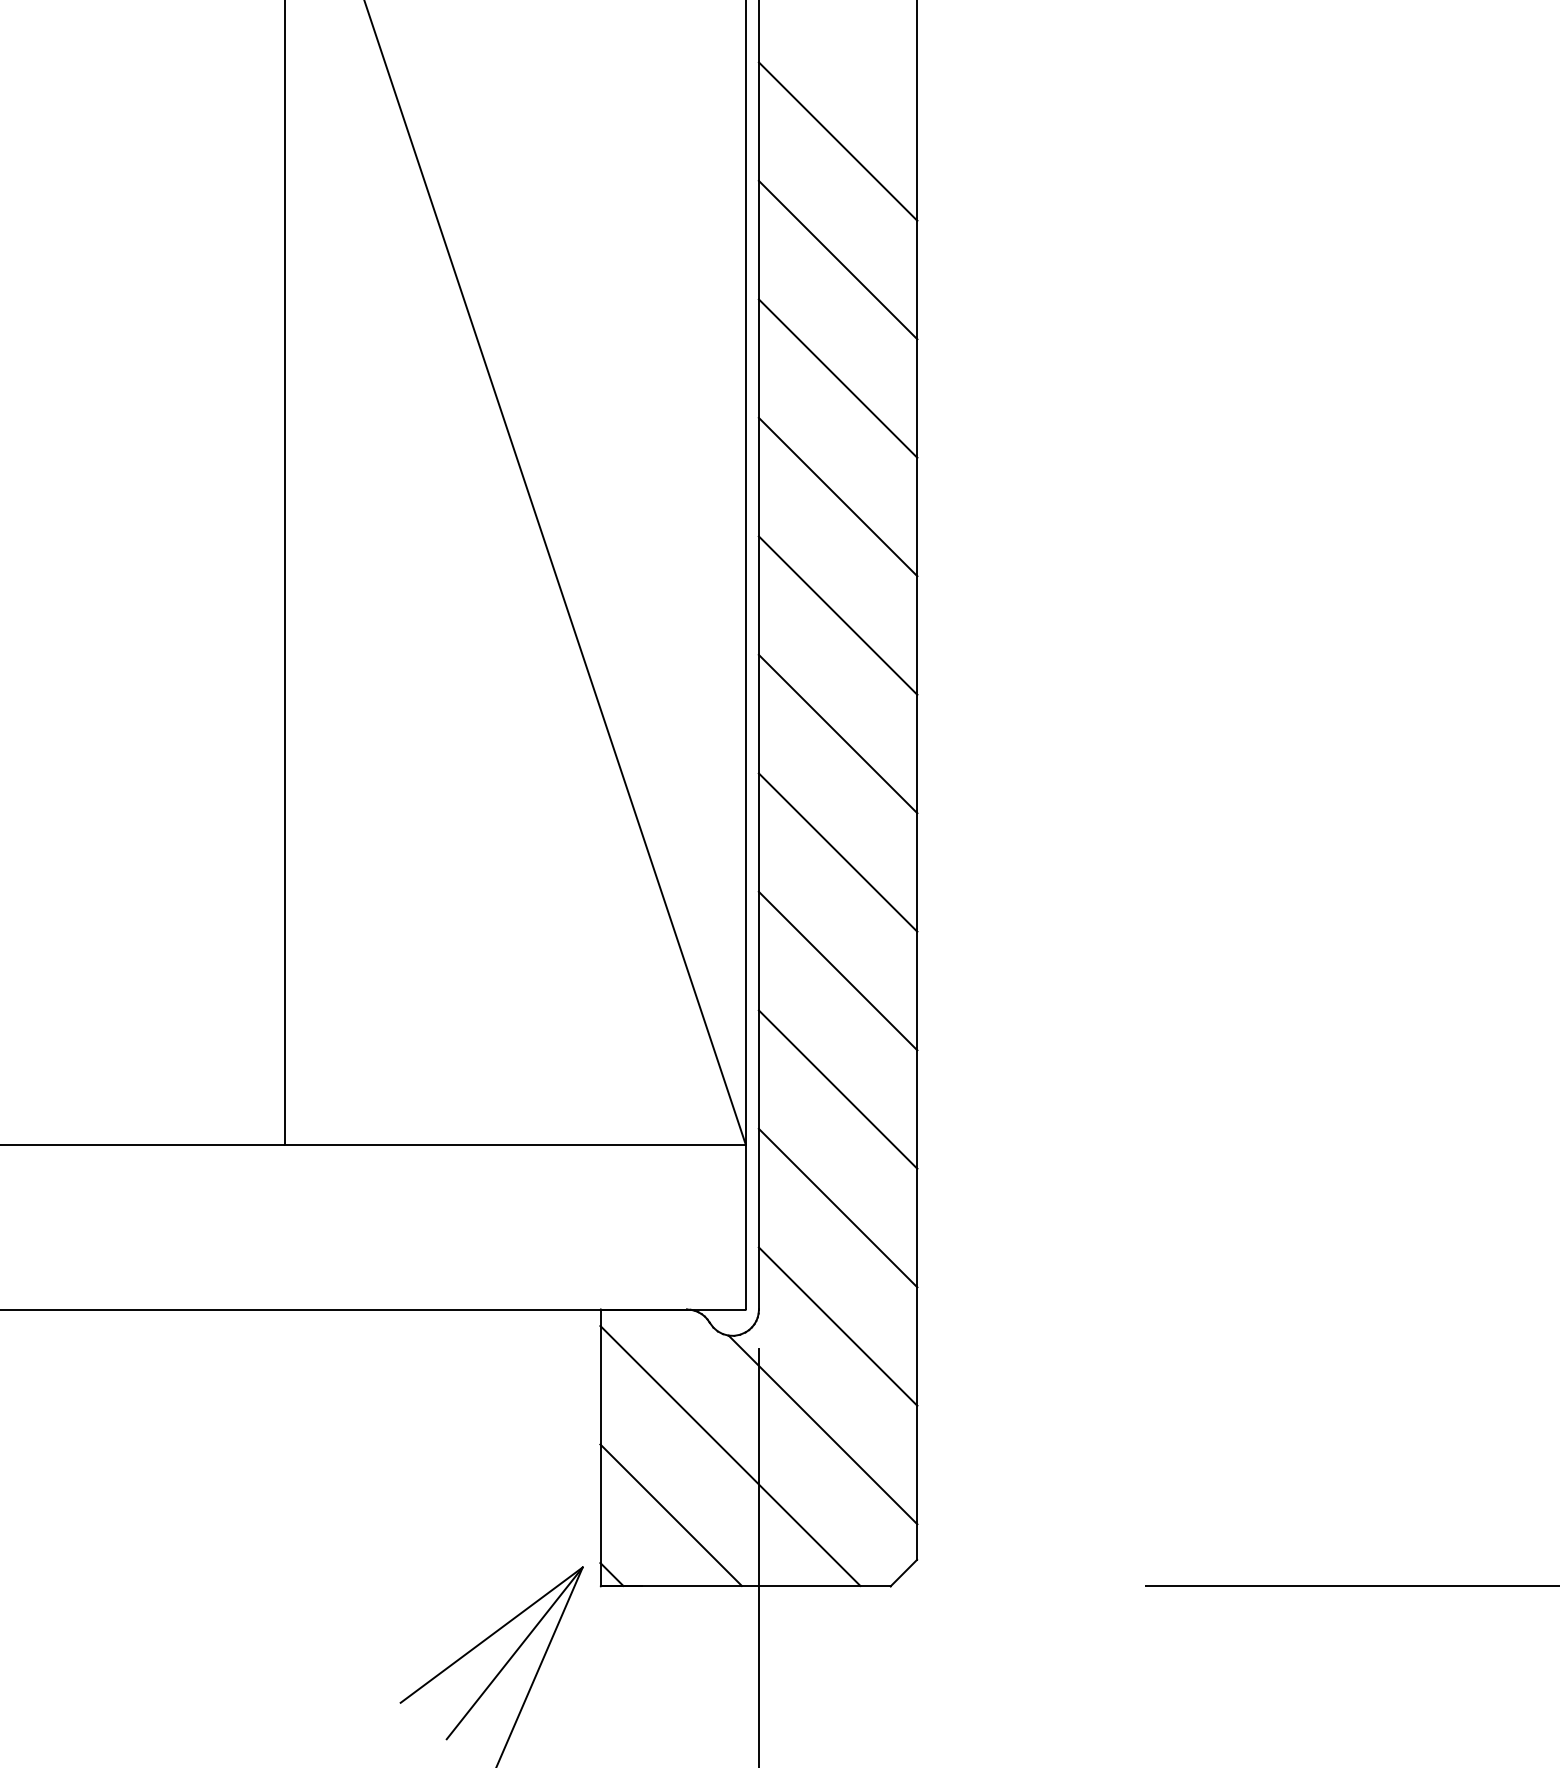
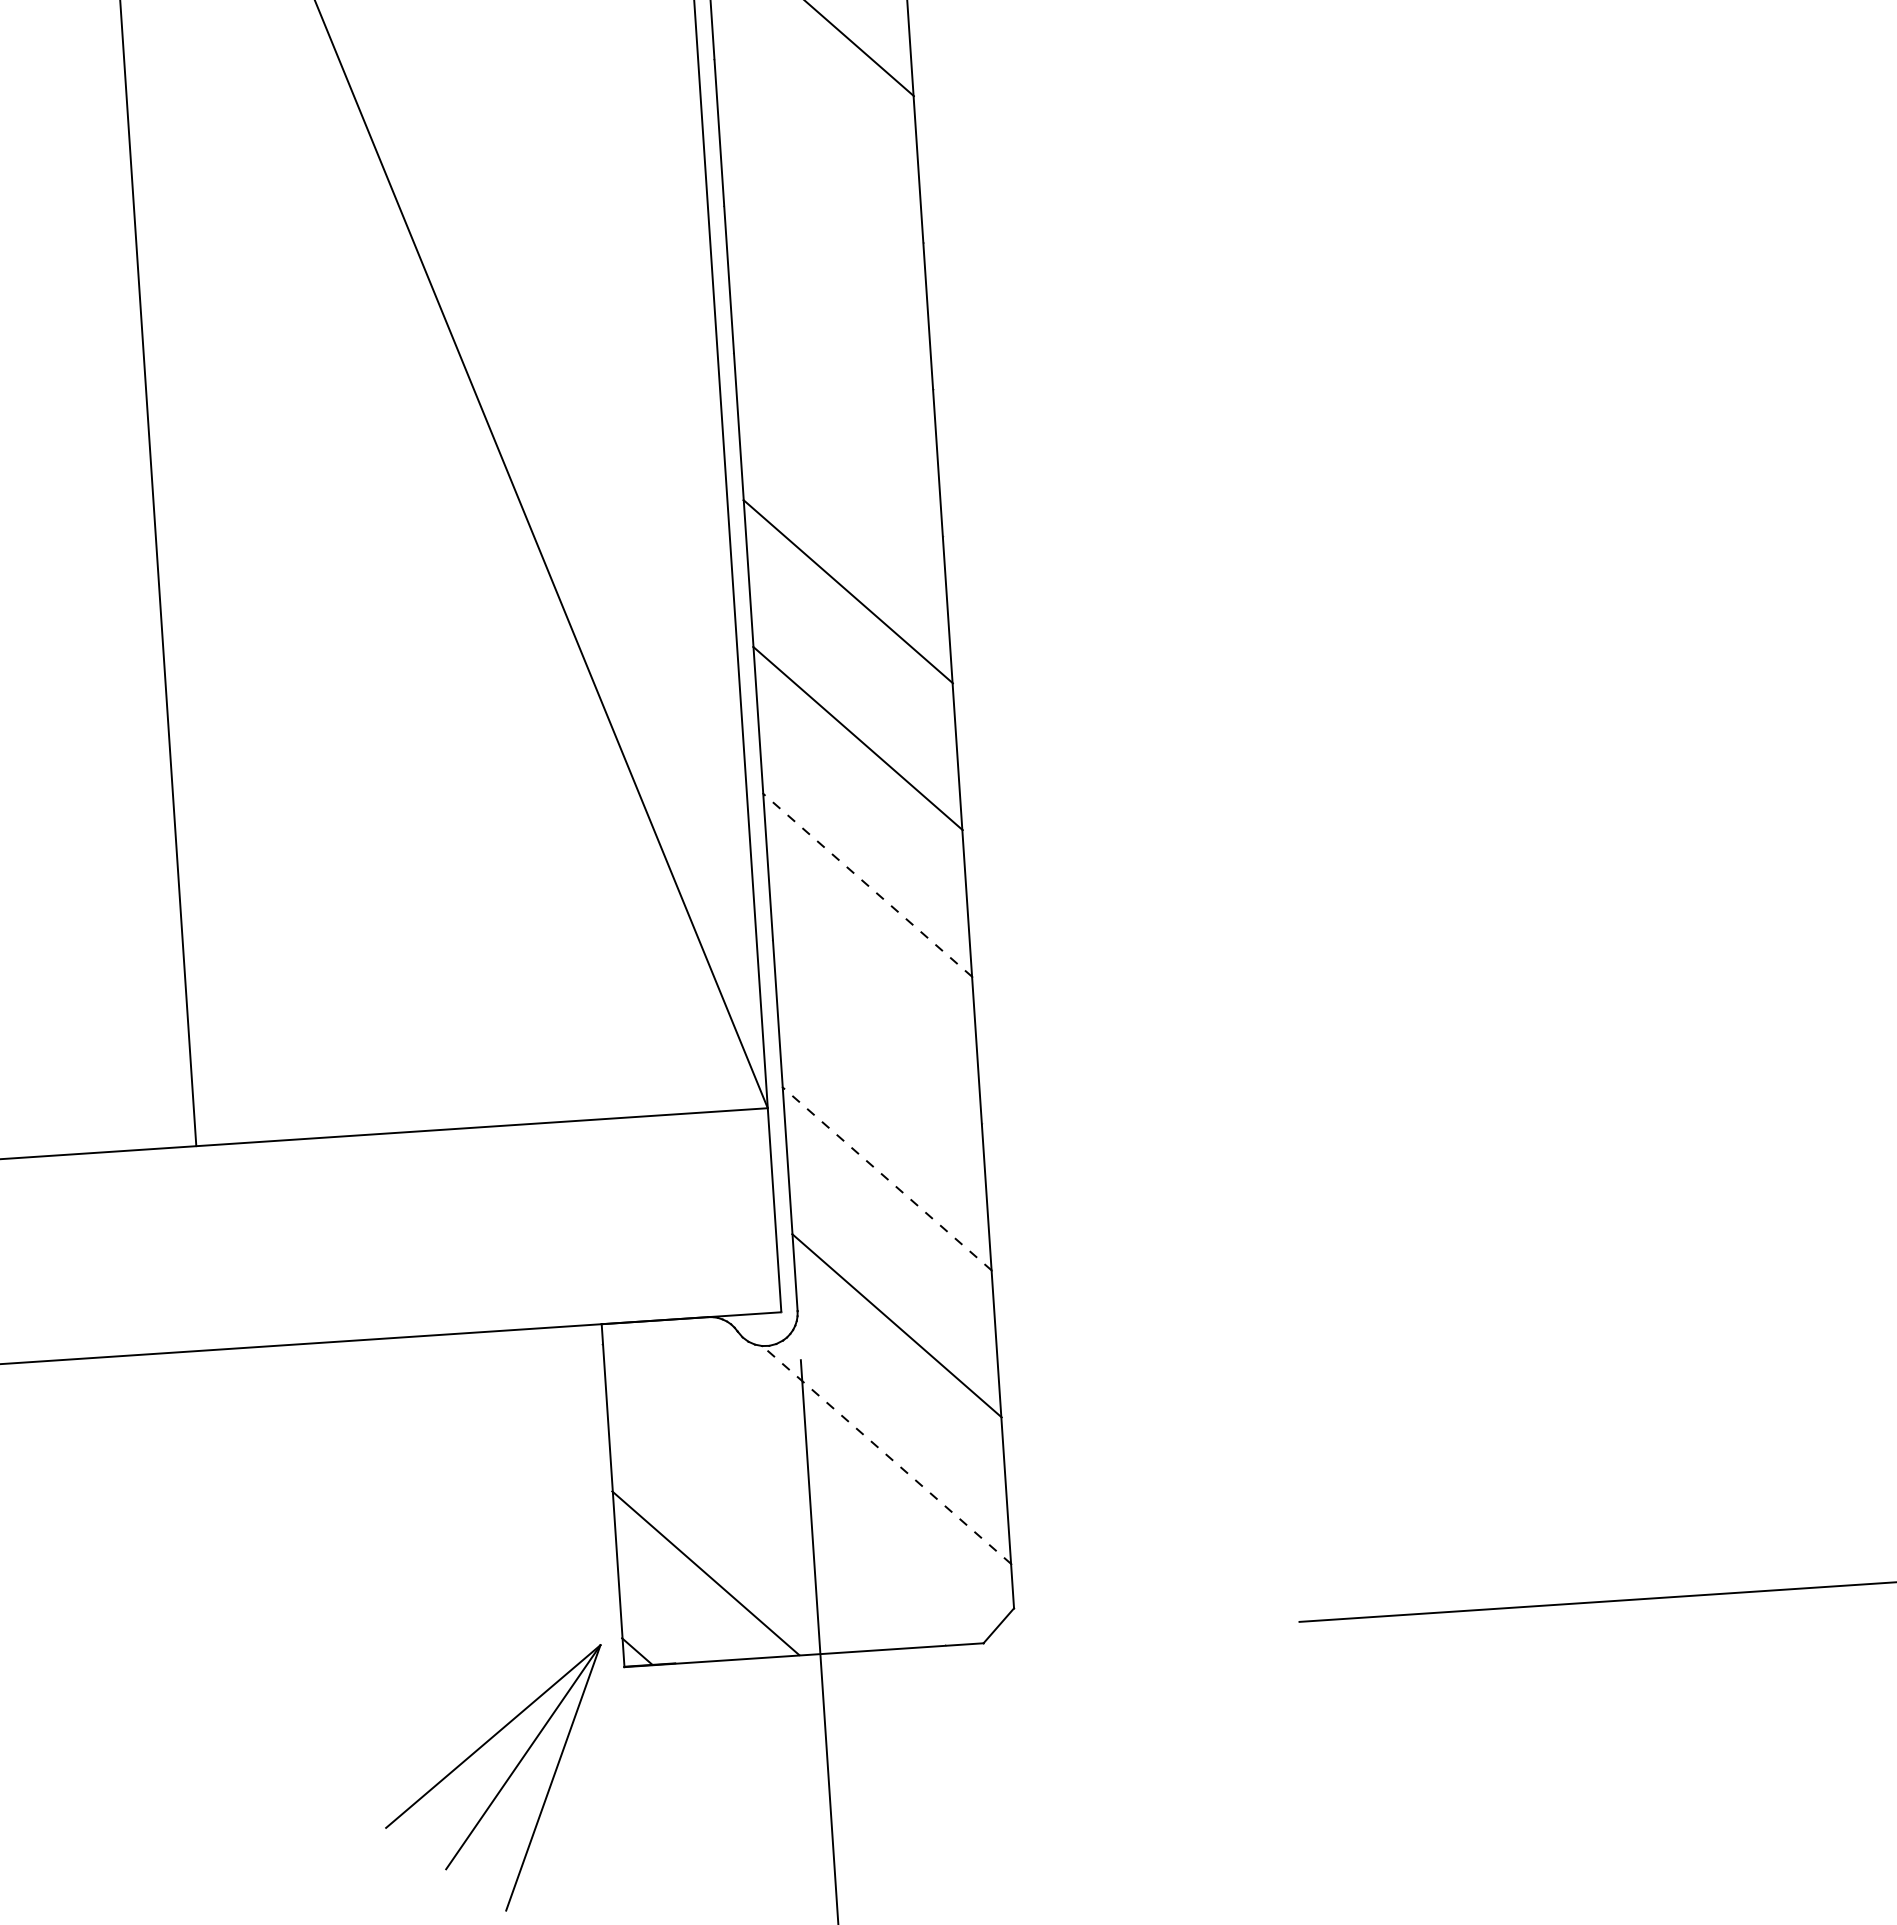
line: (837, 378) -> (818, 151), removed
line: (837, 496) -> (827, 297), removed
line: (837, 615) -> (837, 444), removed
line: (837, 970) -> (866, 884), solid -> dashed
line: (837, 1089) -> (876, 1032), removed
line: (837, 1207) -> (886, 1178), solid -> dashed
line: (822, 1429) -> (886, 1454), solid -> dashed
line: (730, 1455) -> (774, 1494), removed

